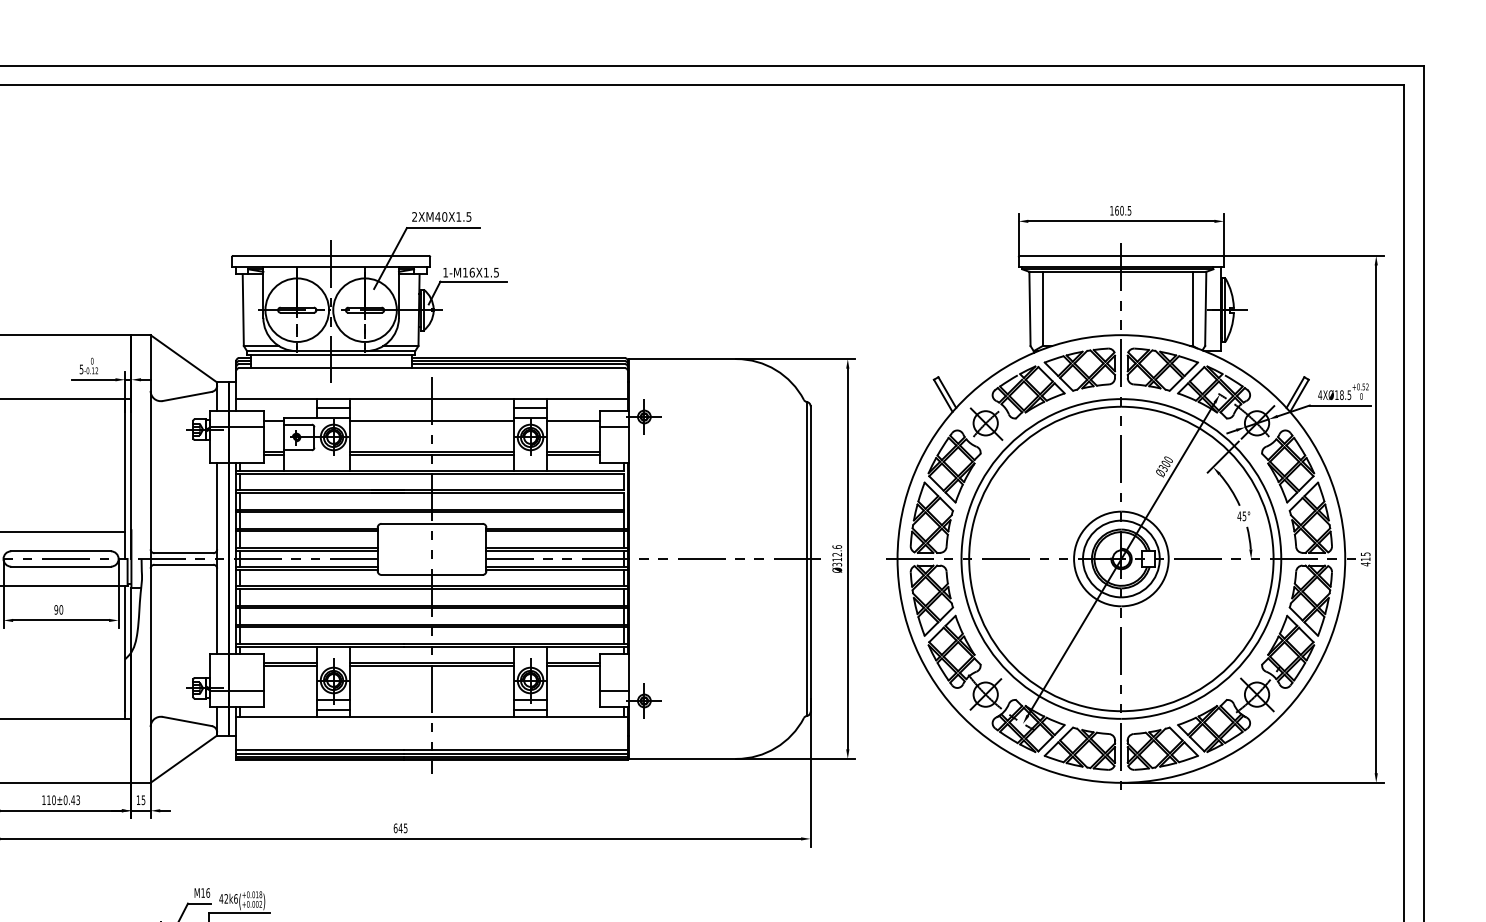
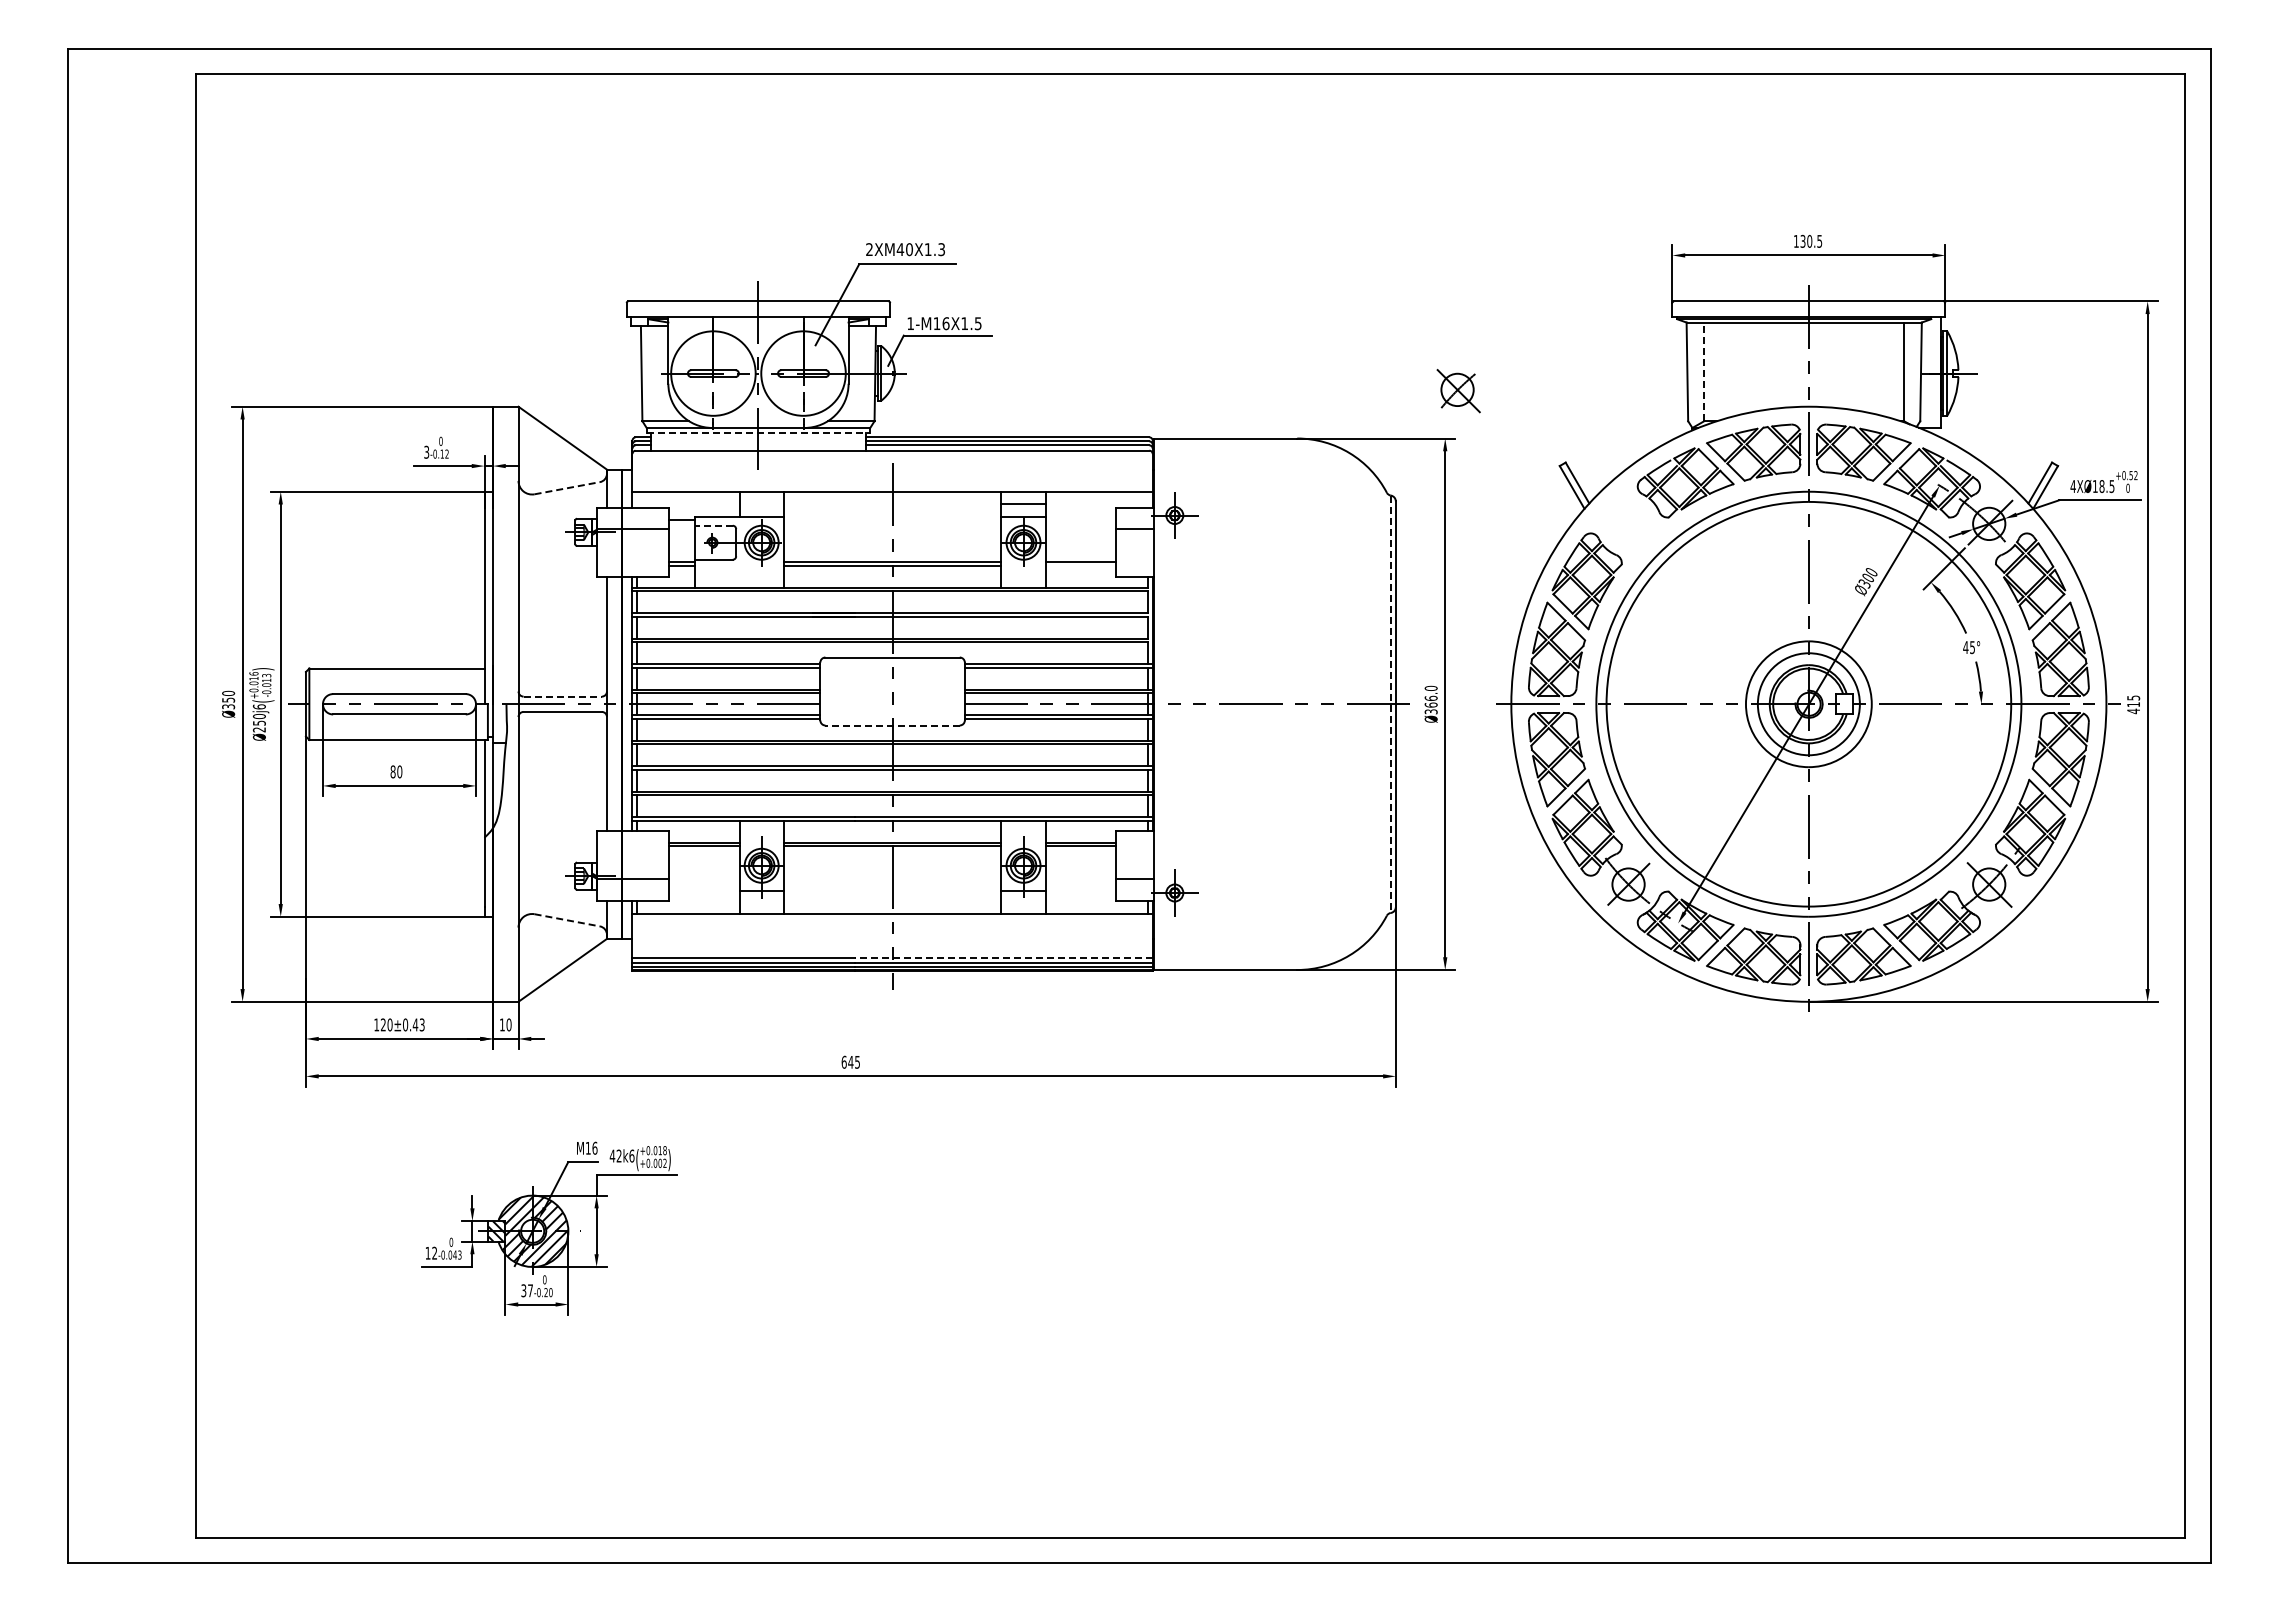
text: (1116, 210) -> (1802, 240), 160.5 -> 130.5
text: (468, 216) -> (941, 249), 2XM40X1.5 -> 2XM40X1.3
line: (1042, 308) -> (1704, 371), solid -> dashed
line: (331, 355) -> (758, 433), solid -> dashed
text: (81, 368) -> (426, 451), 5 -> 3
line: (187, 396) -> (567, 488), solid -> dashed
line: (333, 407) -> (761, 503), removed
line: (431, 420) -> (892, 520), removed
line: (573, 420) -> (1080, 520), removed
line: (298, 424) -> (714, 525), solid -> dashed
part: (986, 424) -> (1458, 391), moved
line: (573, 454) -> (1080, 565), removed
line: (184, 553) -> (563, 696), solid -> dashed
text: (836, 553) -> (1430, 696), Ø312.6 -> Ø366.0
line: (806, 559) -> (1390, 704), solid -> dashed
line: (431, 574) -> (892, 725), solid -> dashed
text: (55, 609) -> (392, 771), 90 -> 80
line: (333, 709) -> (761, 904), removed
line: (530, 709) -> (1023, 904), removed
line: (187, 721) -> (567, 920), solid -> dashed
line: (515, 749) -> (1003, 957), solid -> dashed
text: (48, 799) -> (382, 1024), 110 -> 120
text: (143, 799) -> (508, 1024), 15 -> 10

